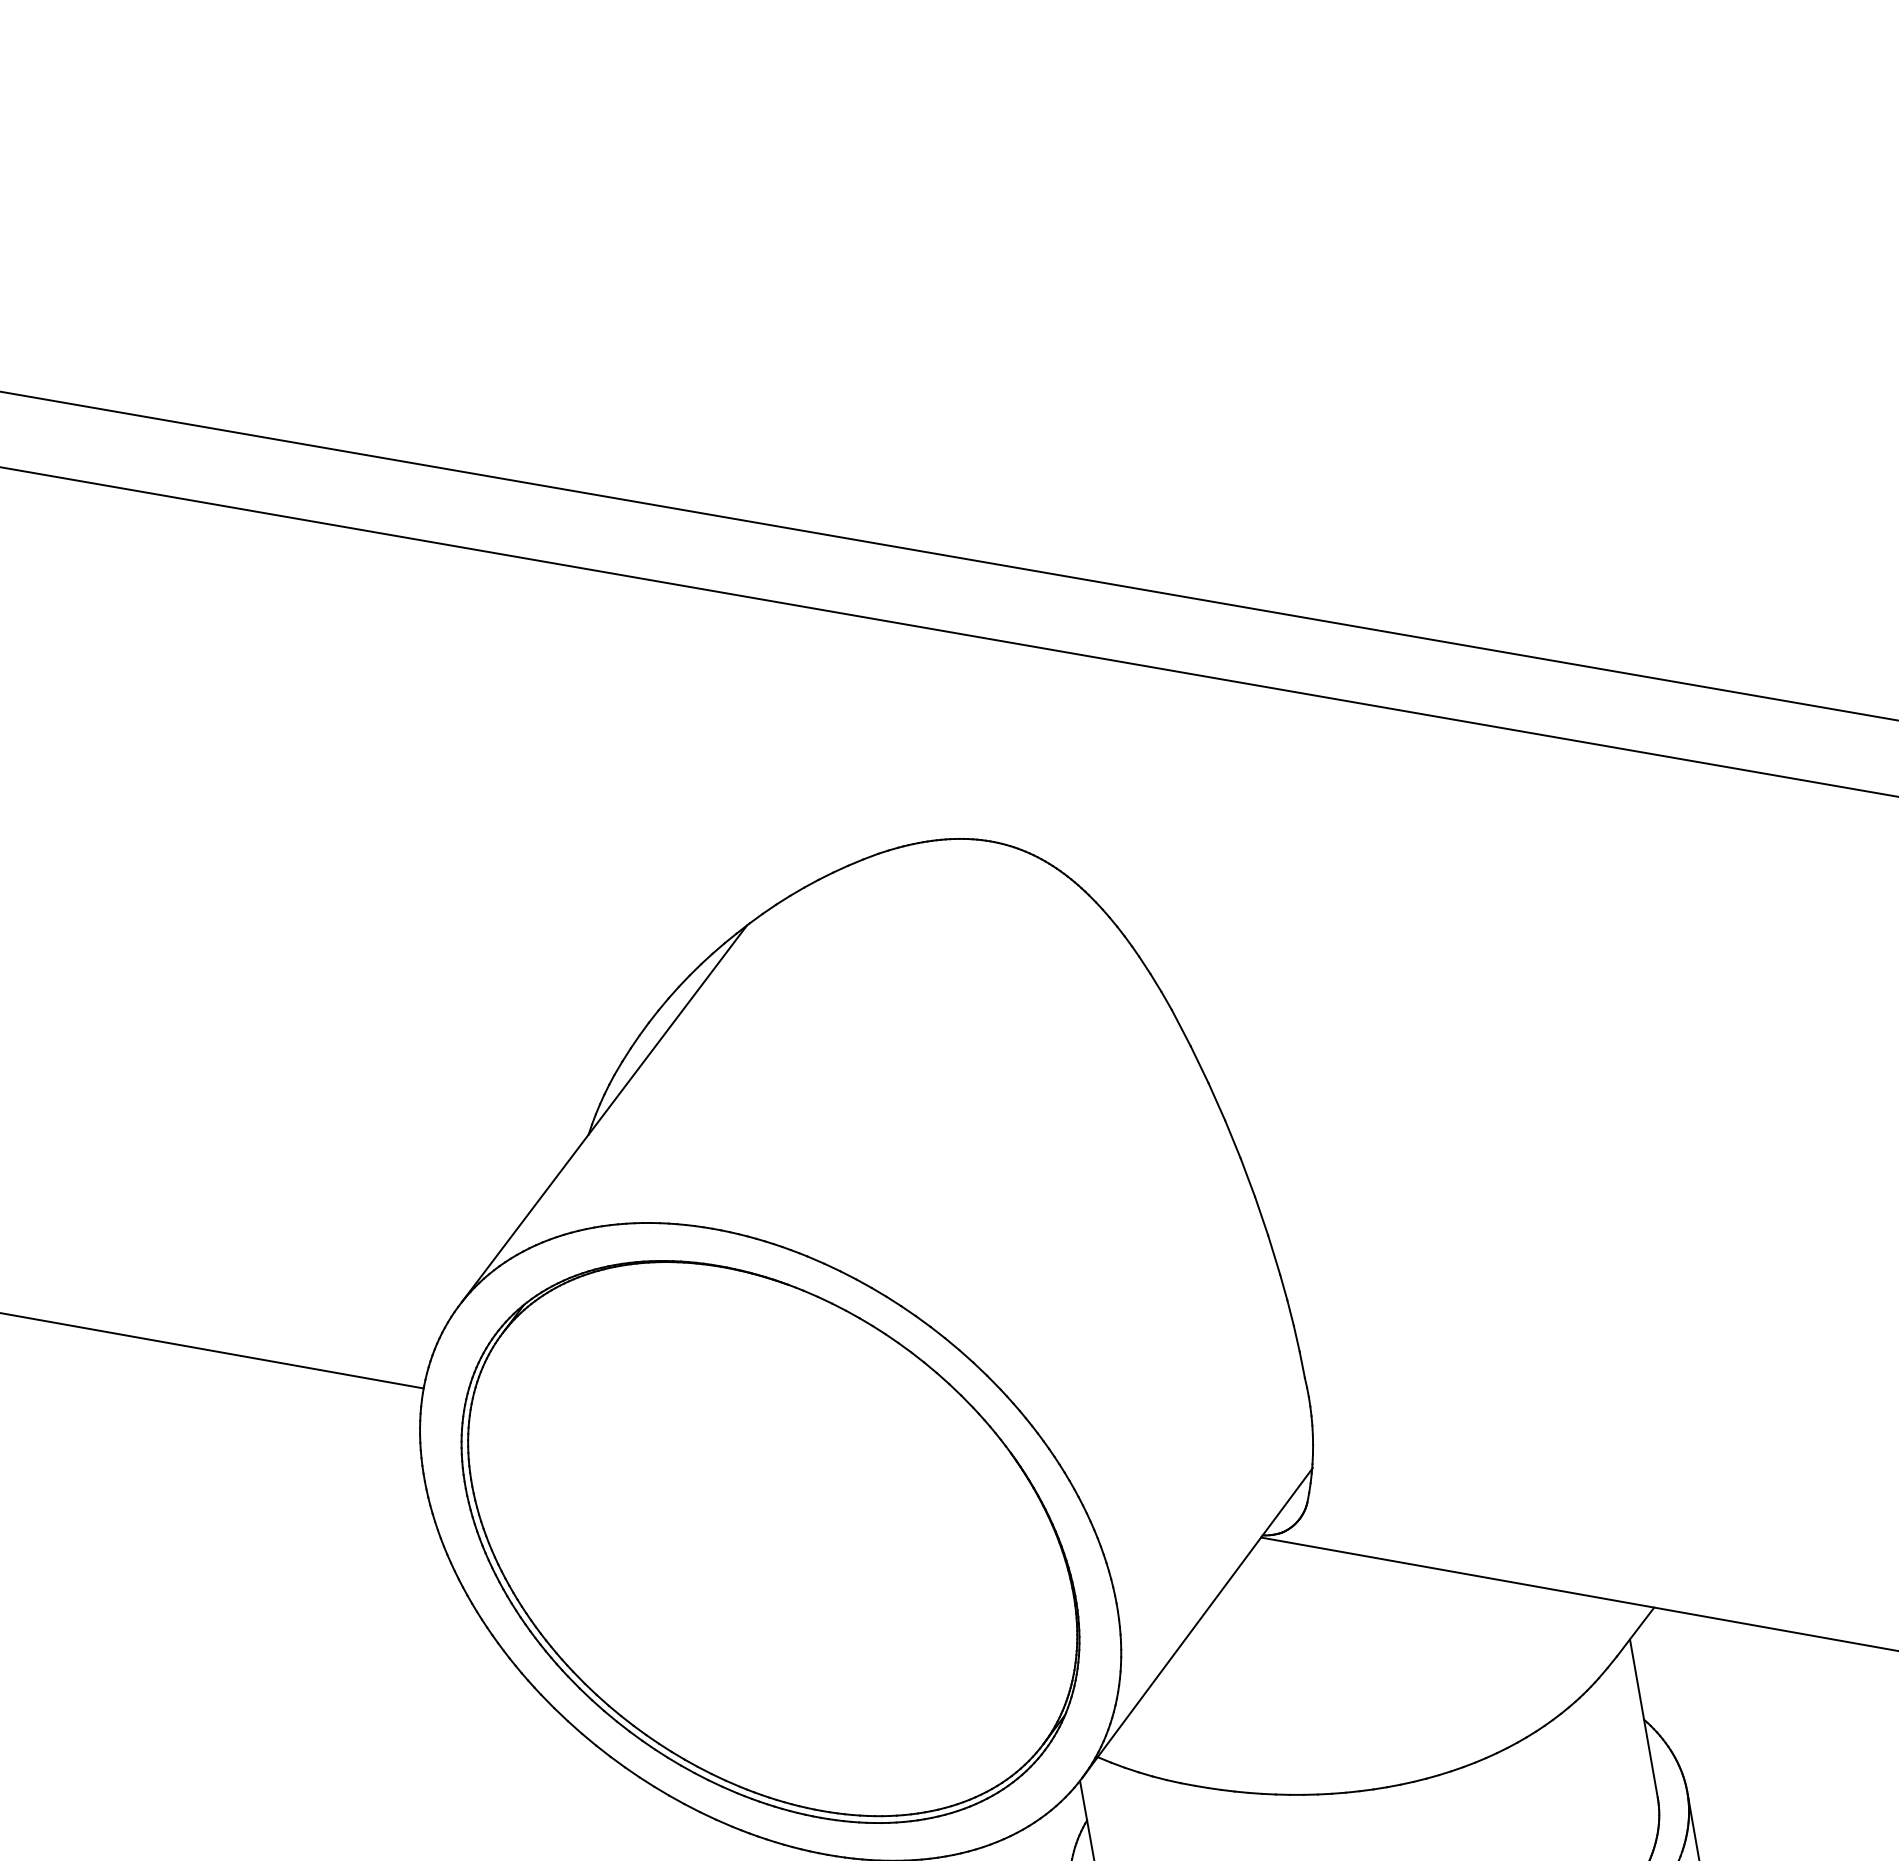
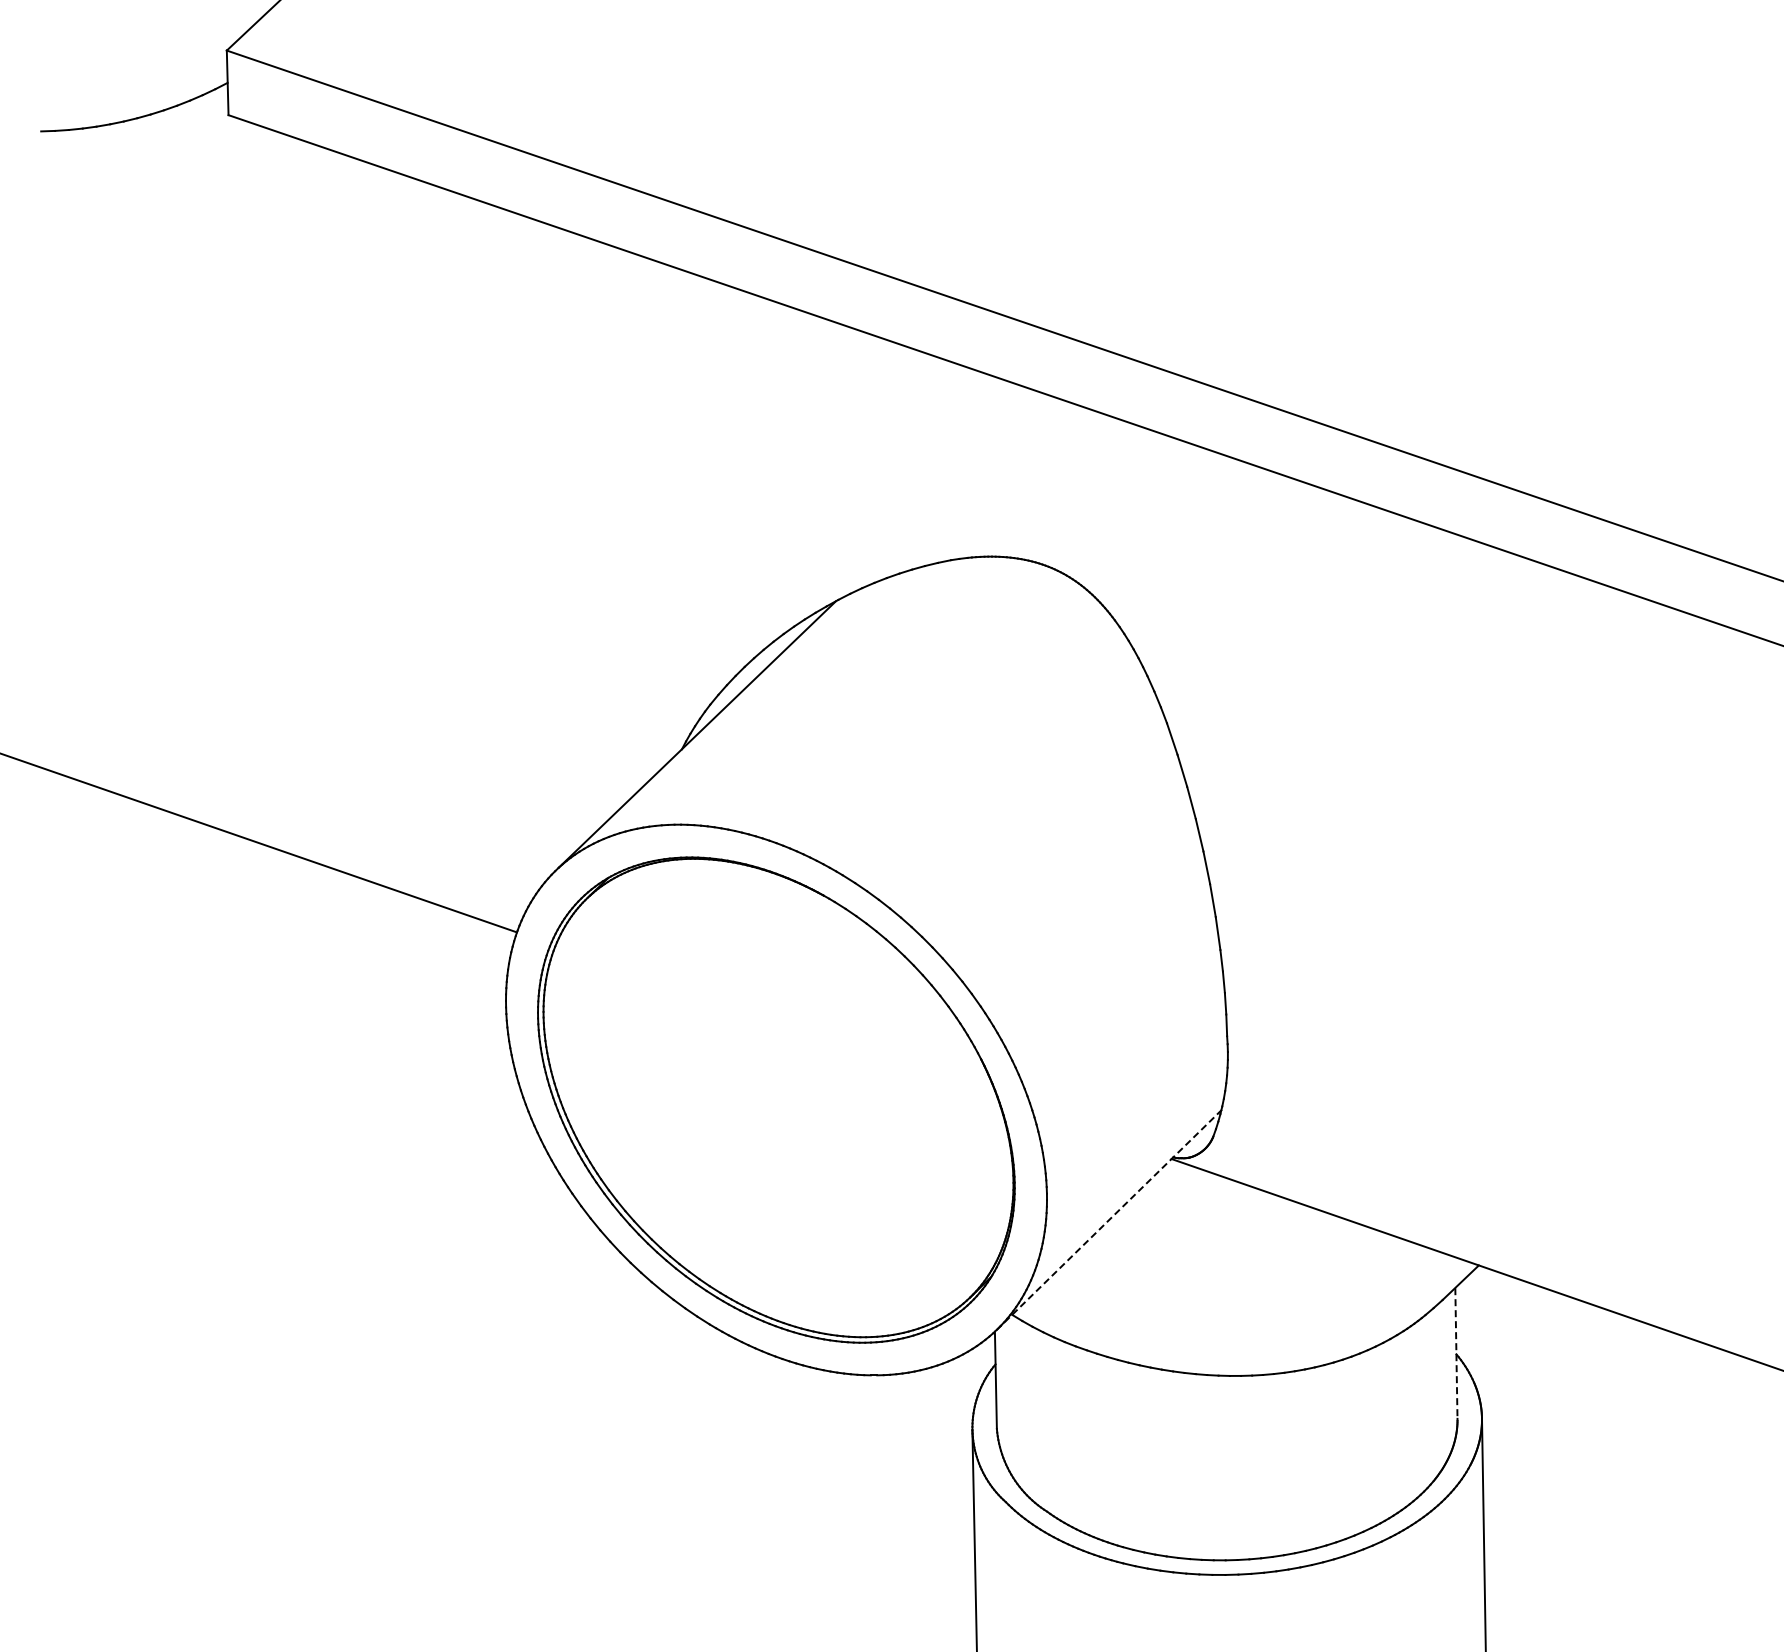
line: (1197, 1622) -> (1109, 1219), solid -> dashed
line: (1644, 1719) -> (1456, 1354), solid -> dashed

